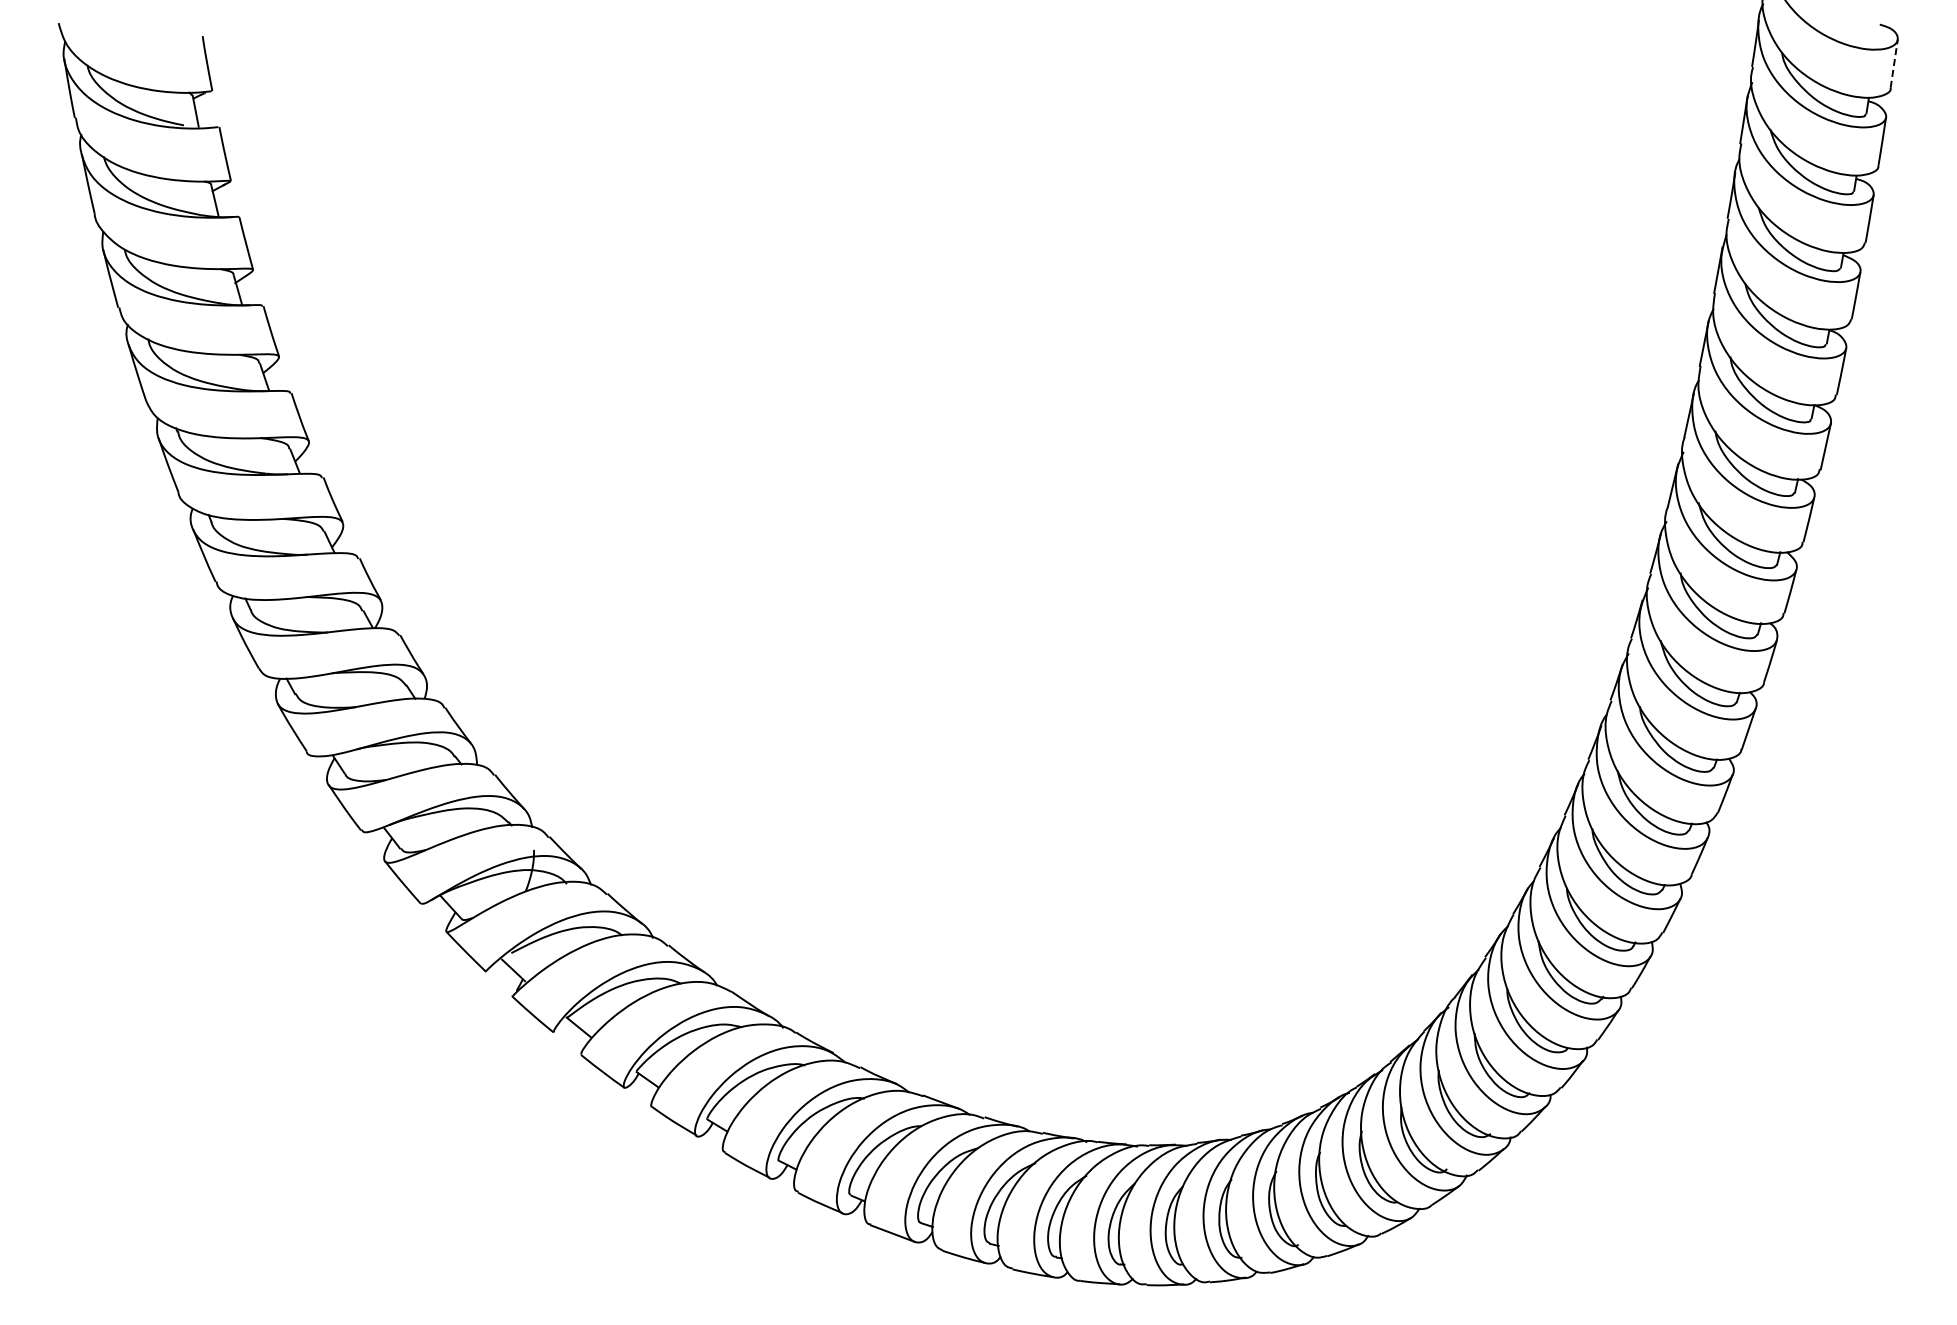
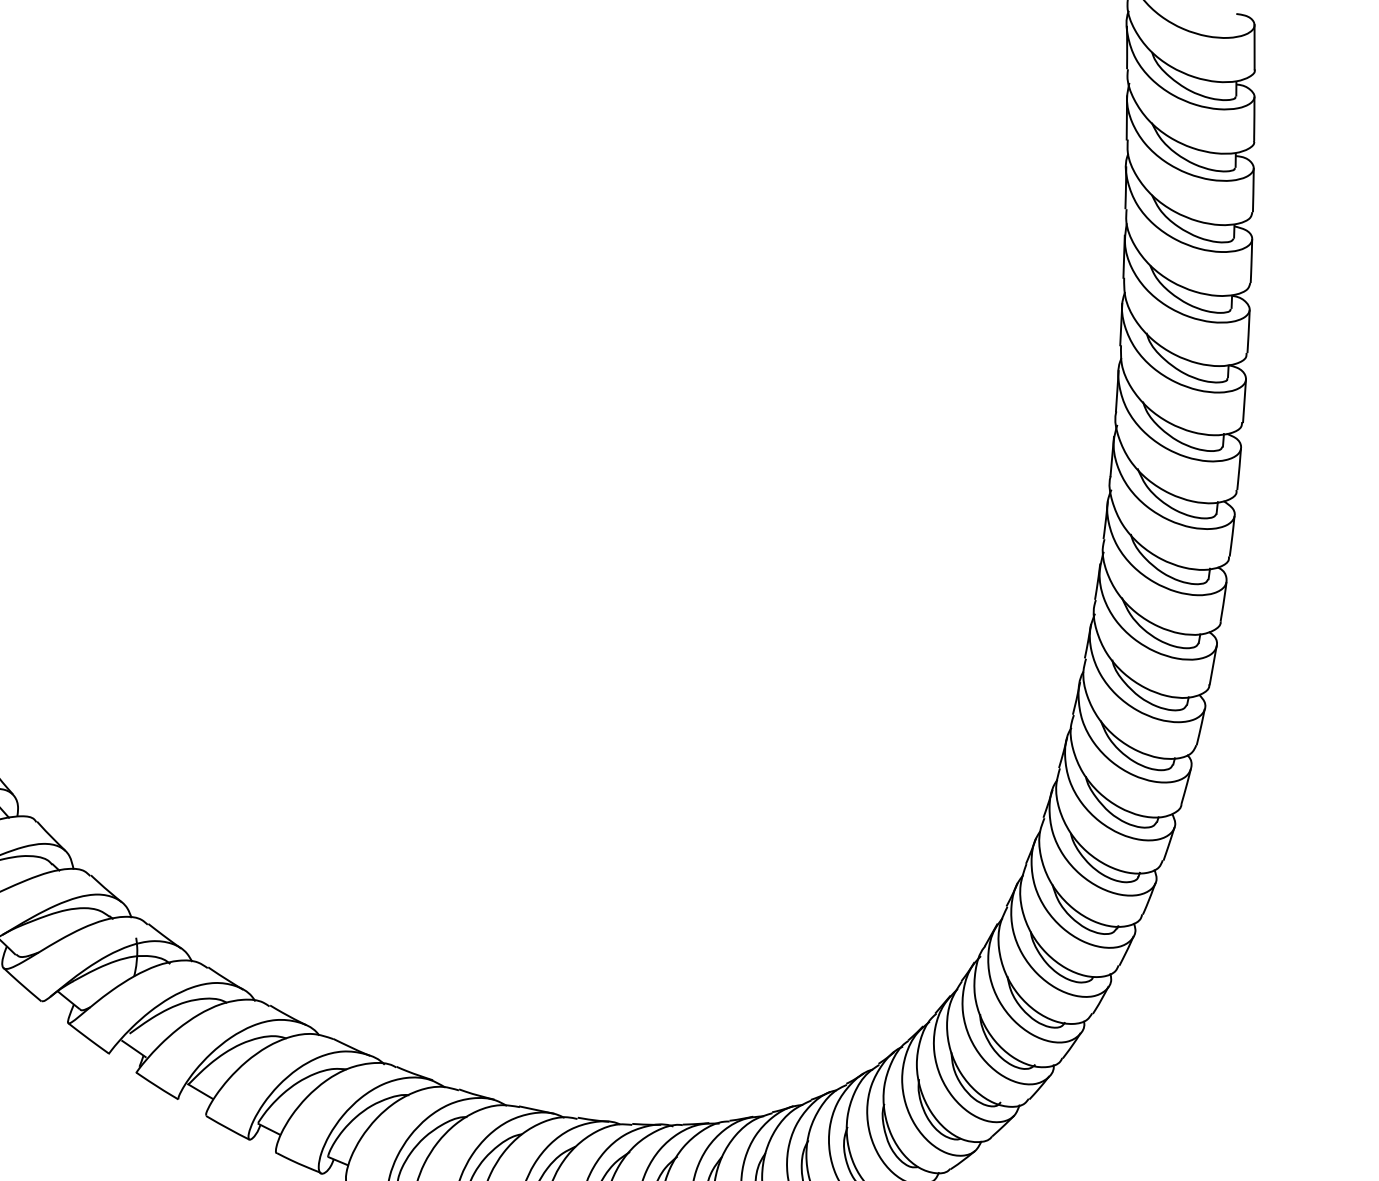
line: (1894, 63) -> (1254, 46), dashed -> solid

